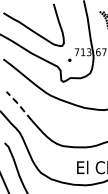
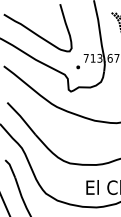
line: (19, 105) -> (21, 118), dashed -> solid

